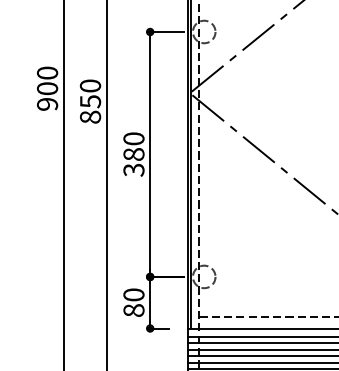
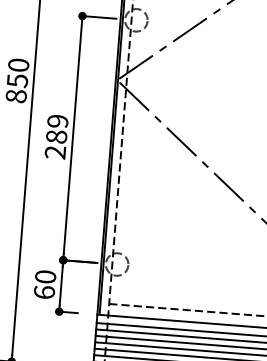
text: (133, 154) -> (56, 136), 380 -> 289
text: (133, 310) -> (43, 292), 80 -> 60

